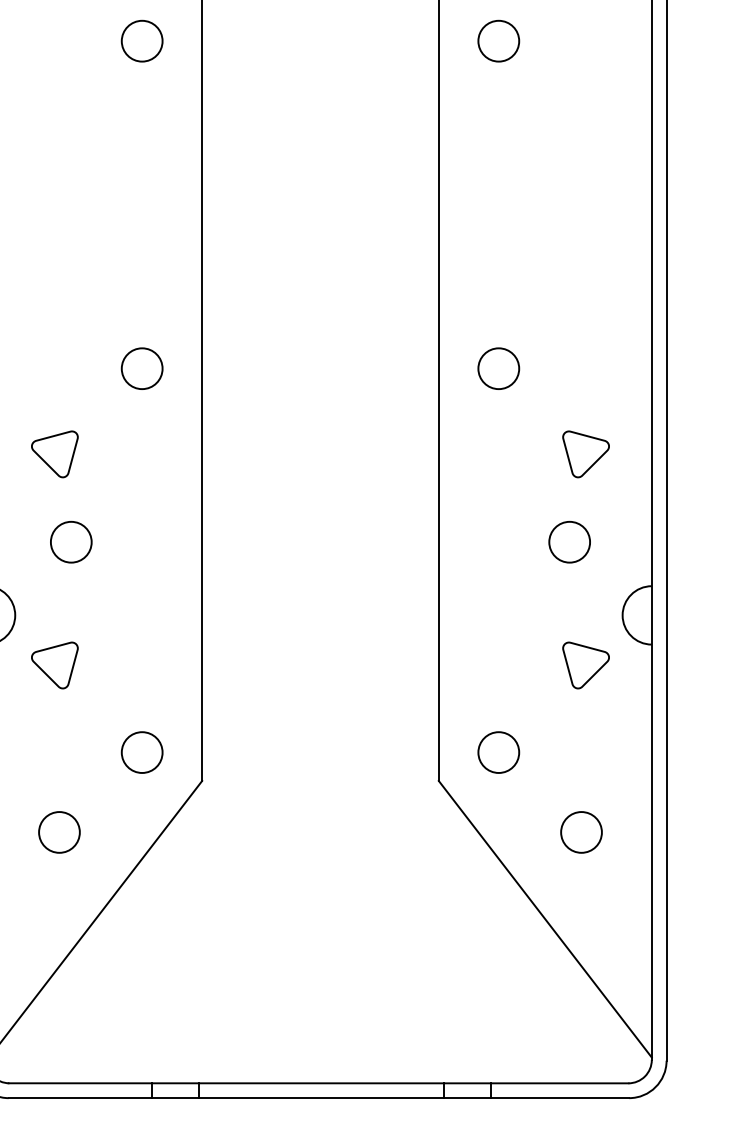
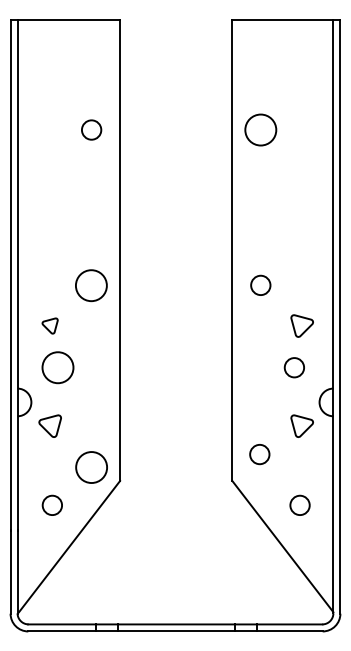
circle: (498, 40) -> (260, 129), size x1.6
circle: (141, 366) -> (91, 284), size x1.6
part: (53, 453) -> (49, 325), size x0.7
circle: (70, 541) -> (57, 367), size x1.6
circle: (141, 752) -> (91, 467), size x1.6
circle: (498, 752) -> (259, 454), moved

